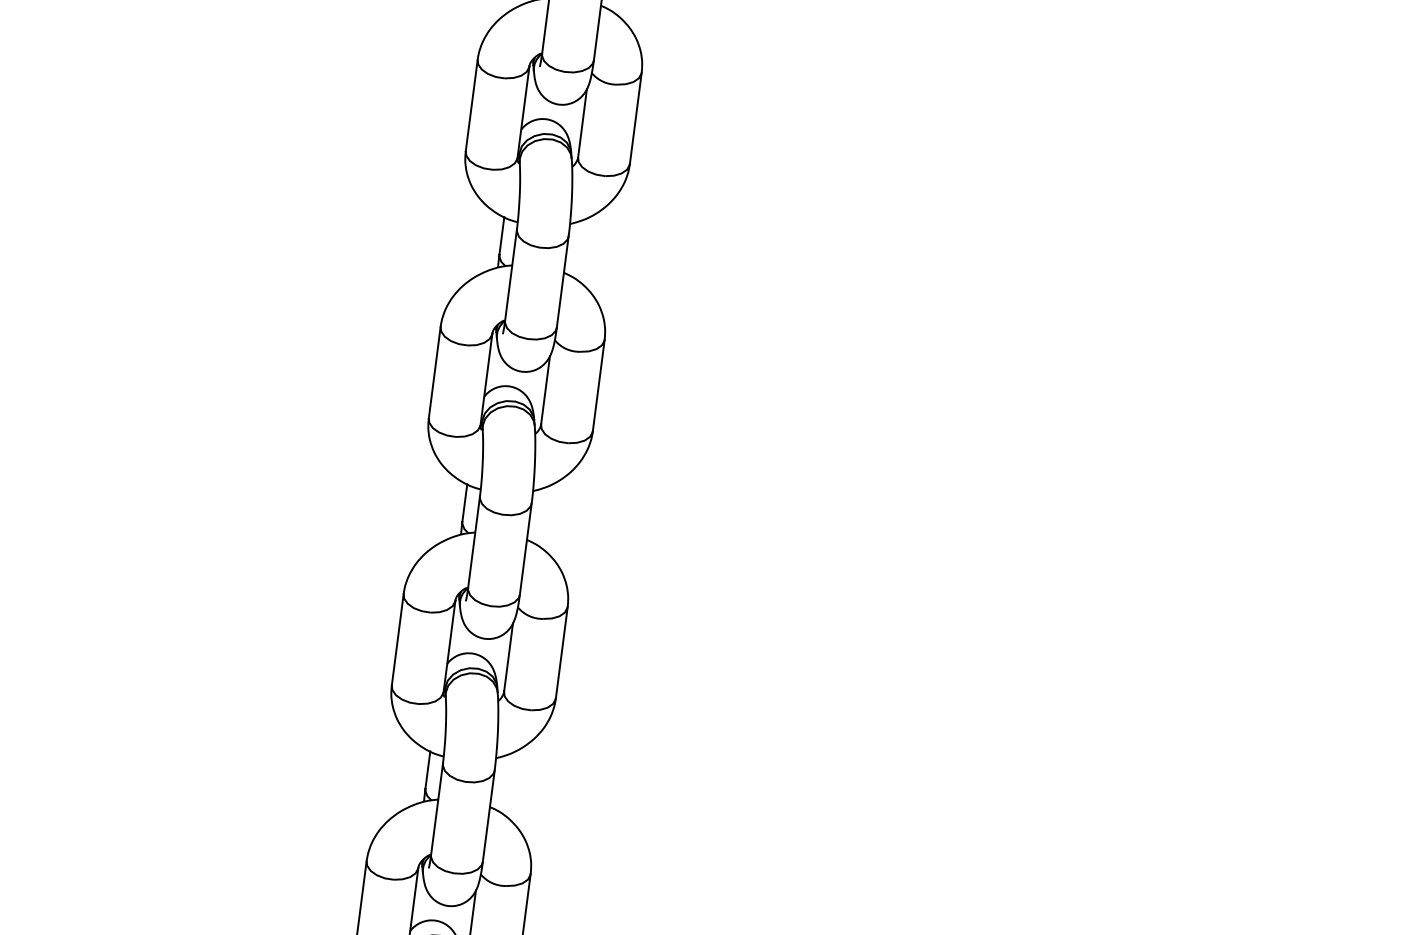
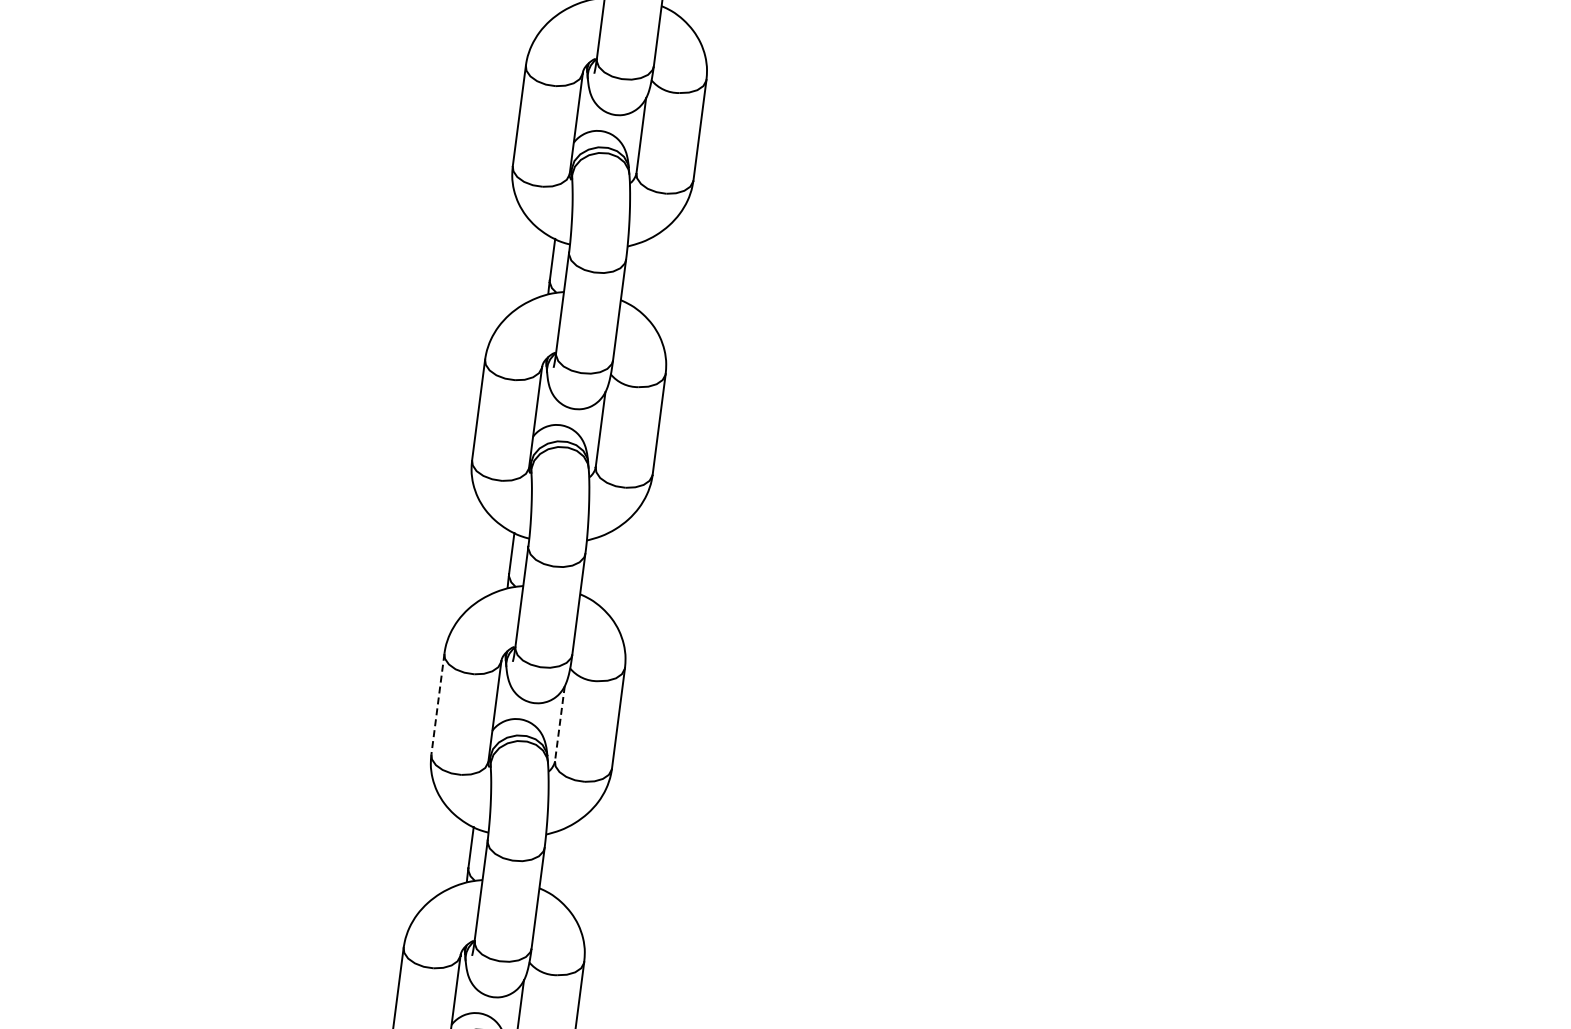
line: (397, 640) -> (437, 704), solid -> dashed
line: (508, 657) -> (559, 723), solid -> dashed

